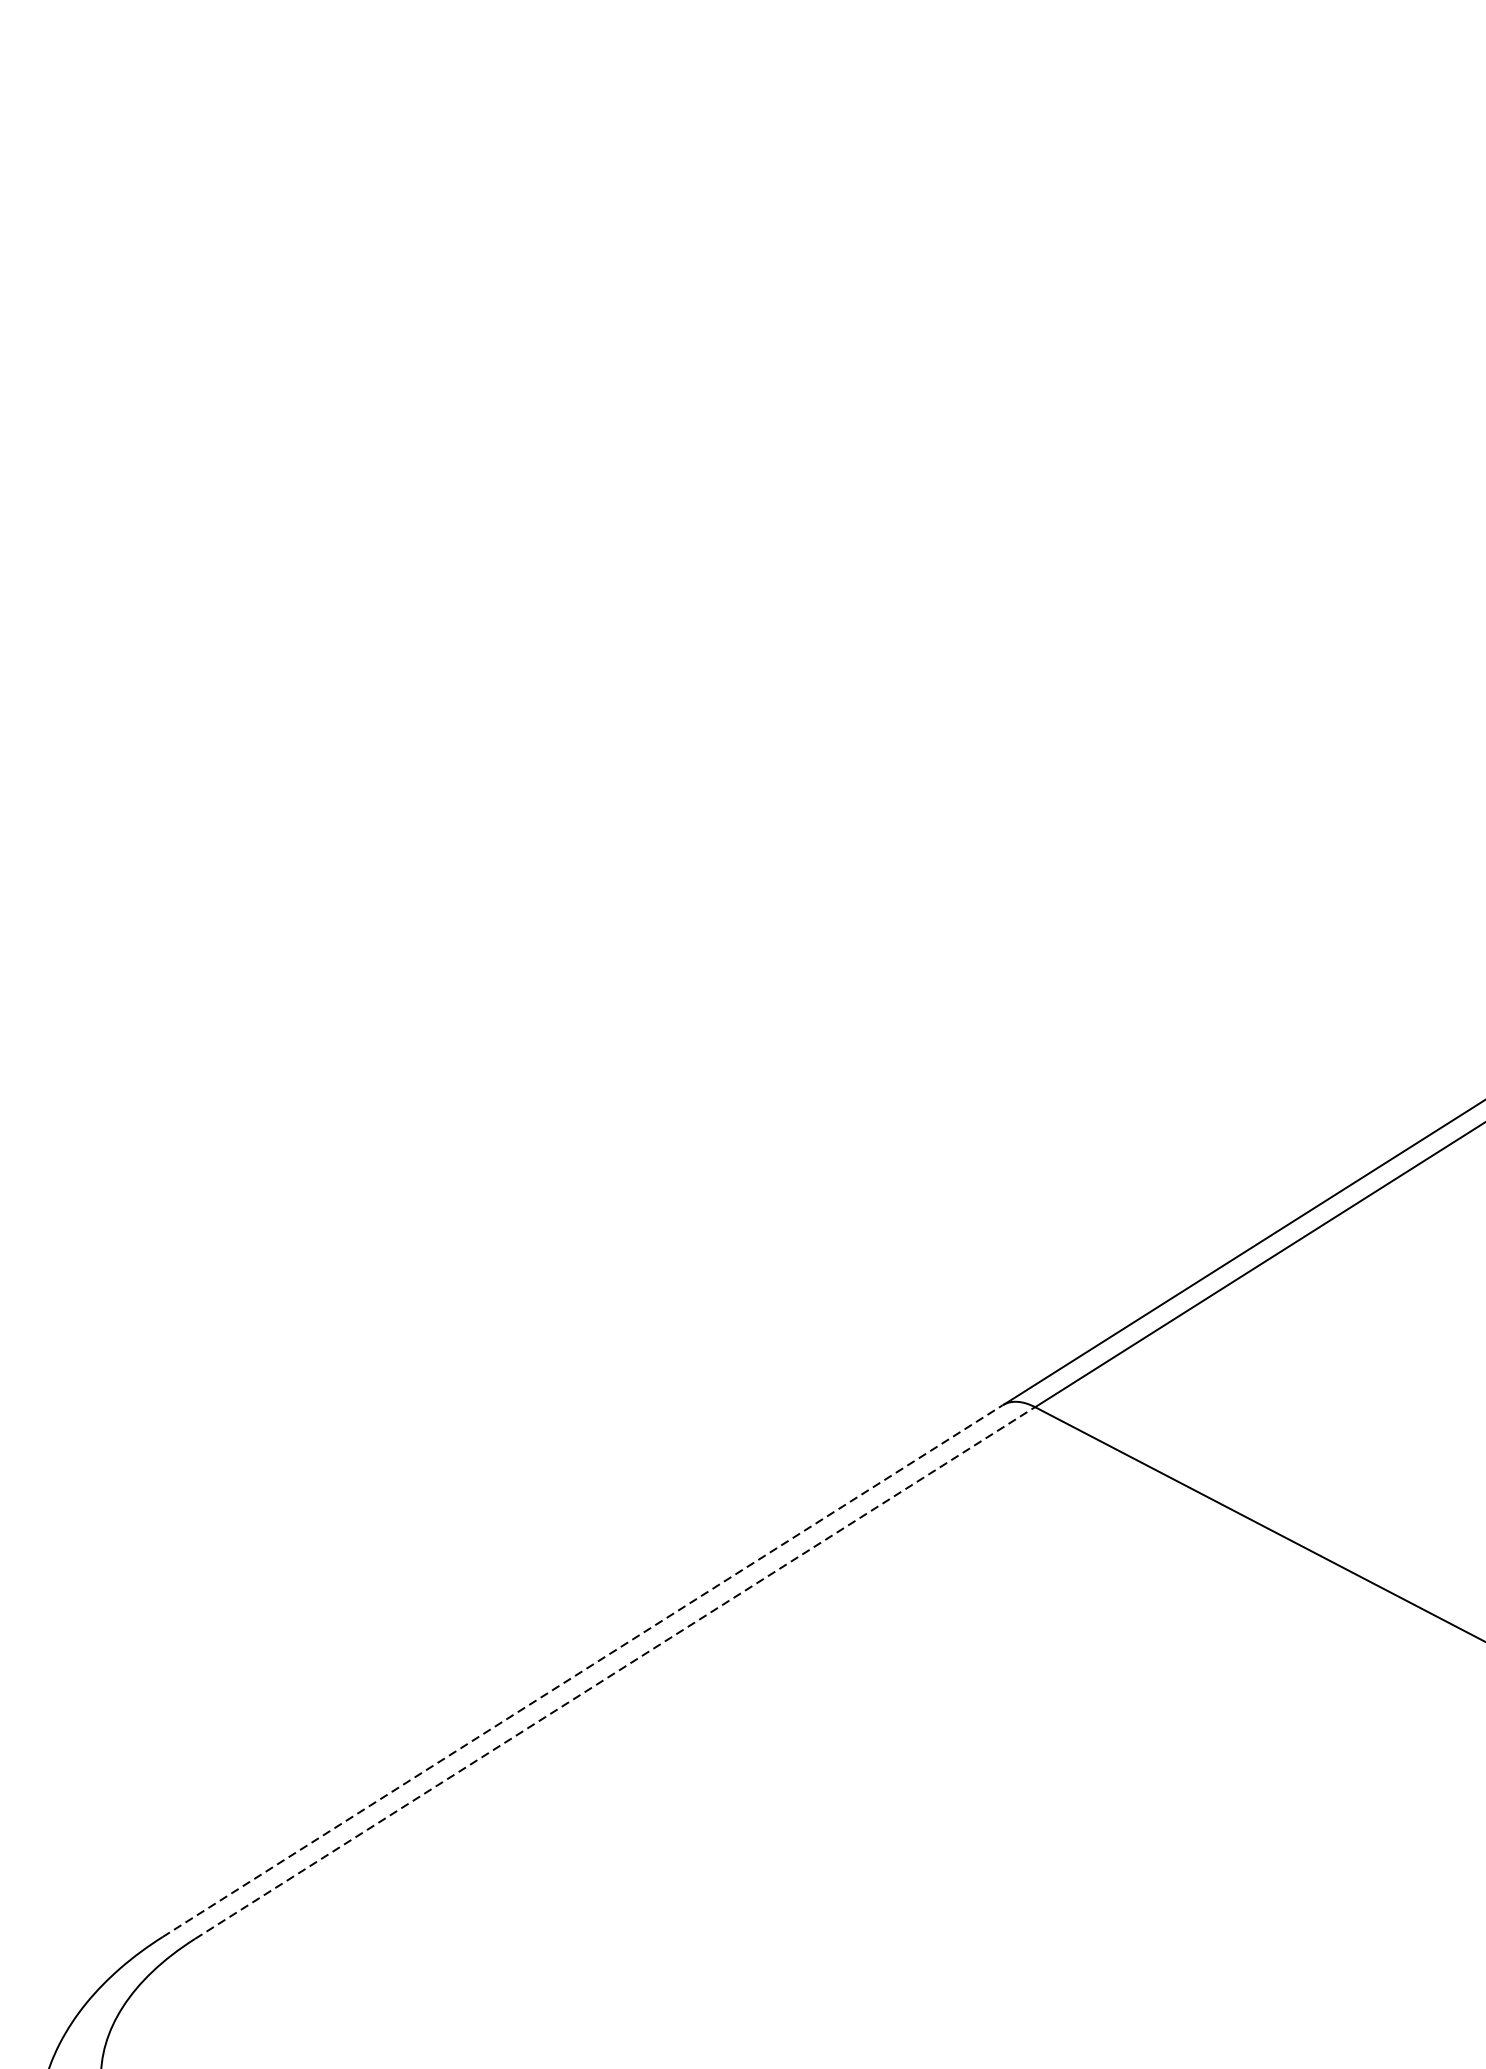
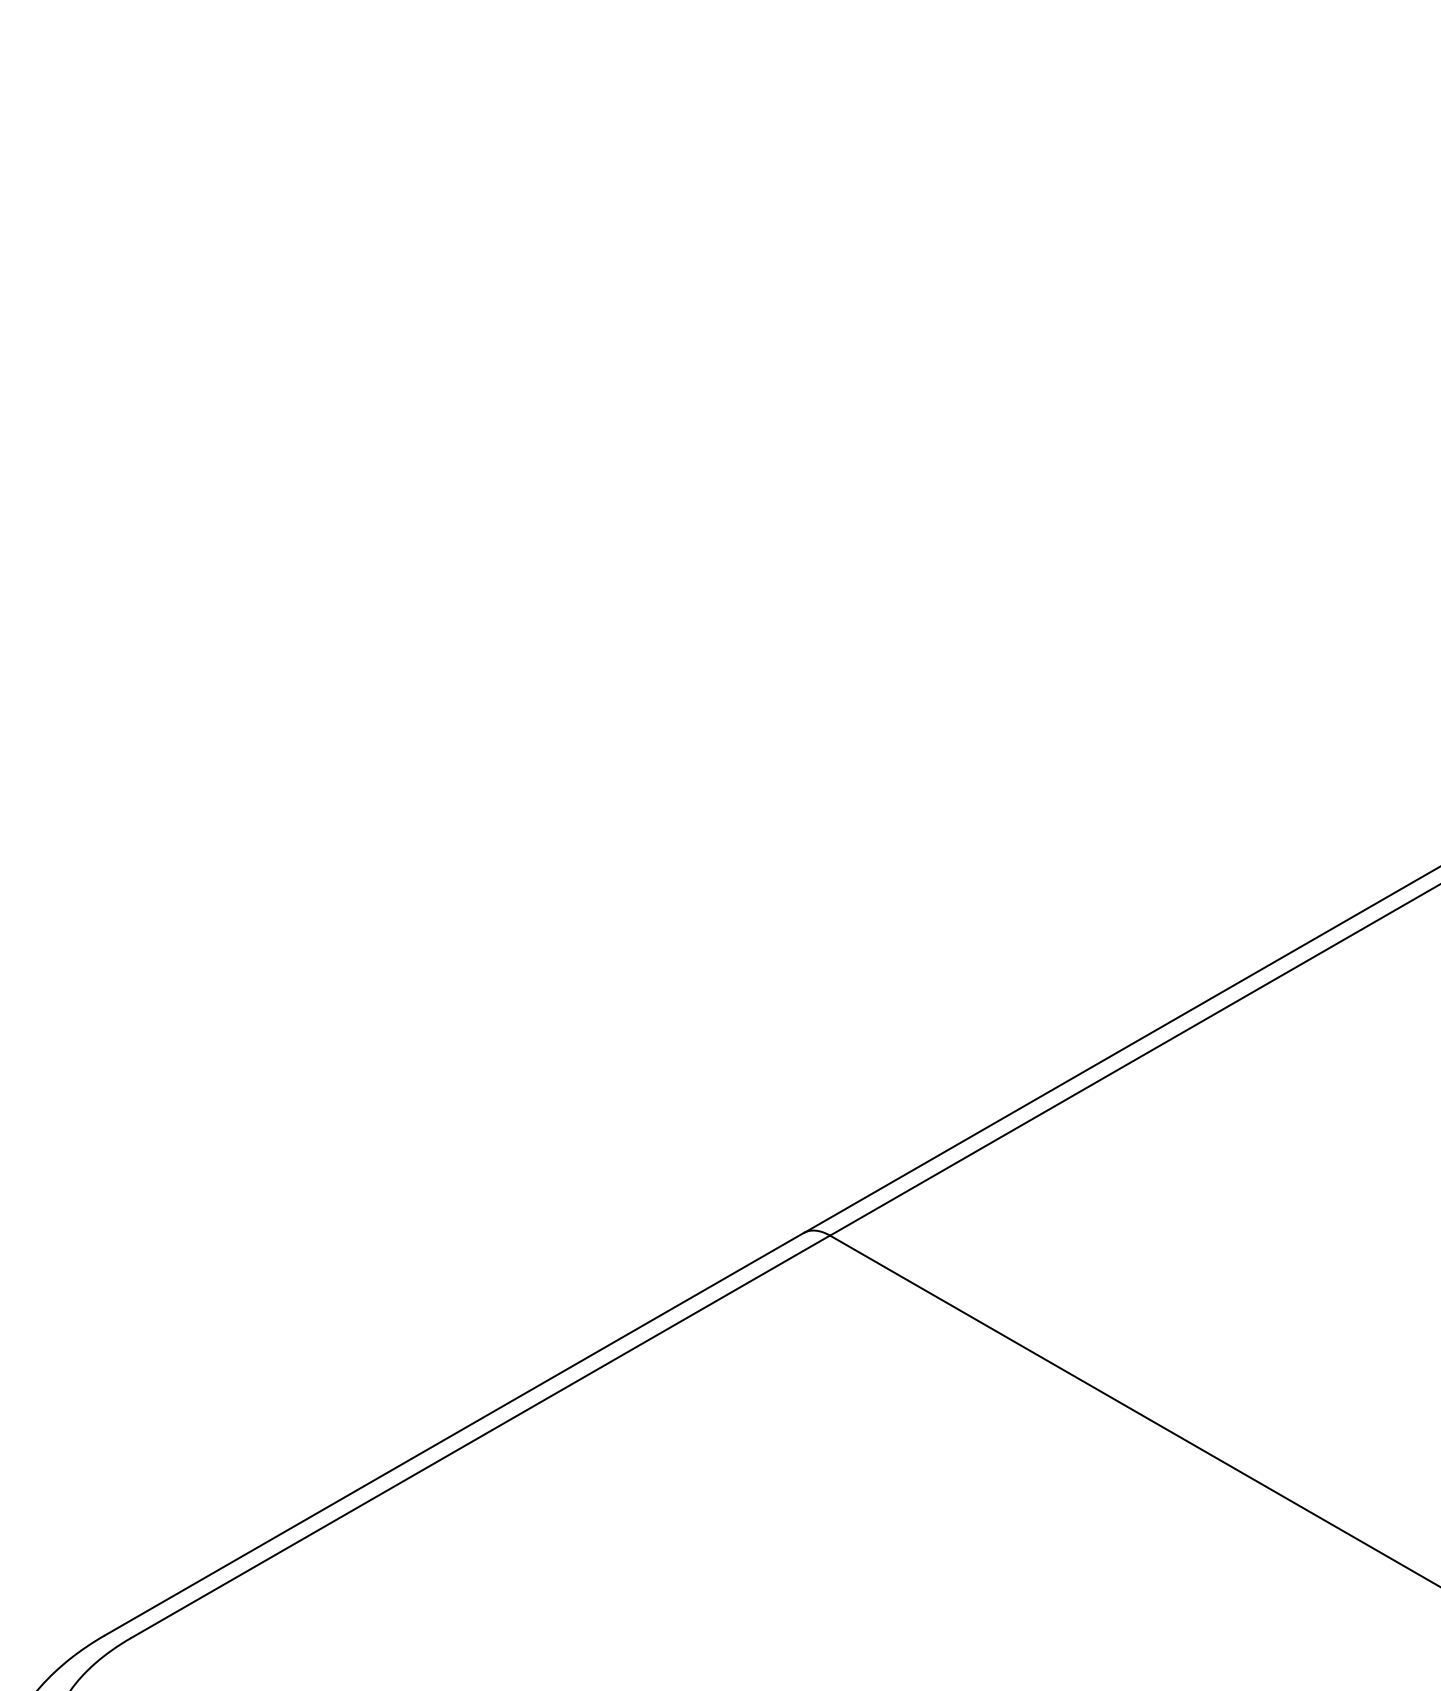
line: (582, 1670) -> (454, 1433), dashed -> solid
line: (616, 1672) -> (481, 1436), dashed -> solid

